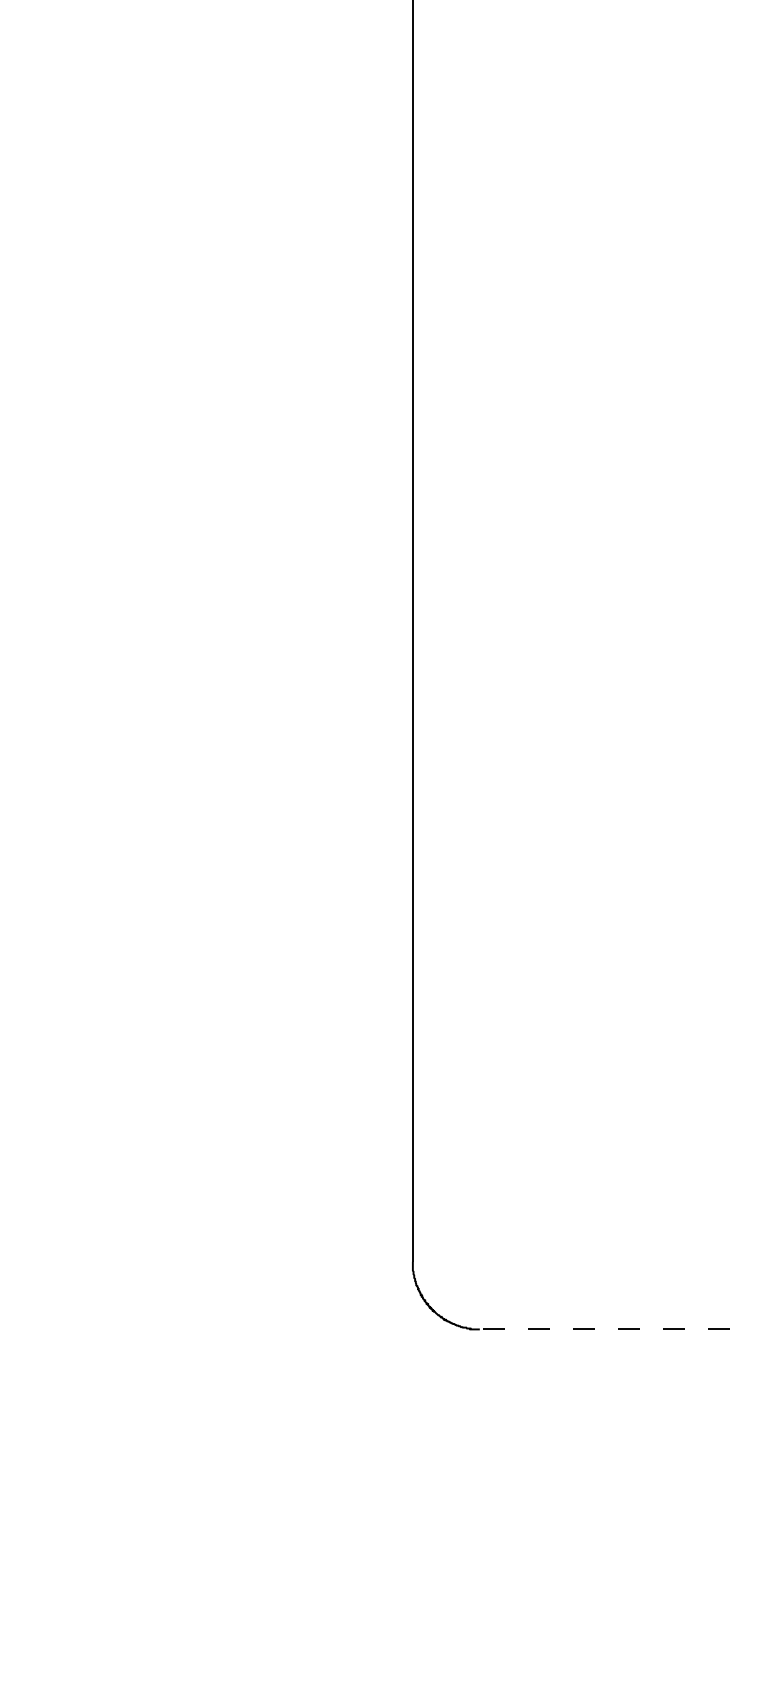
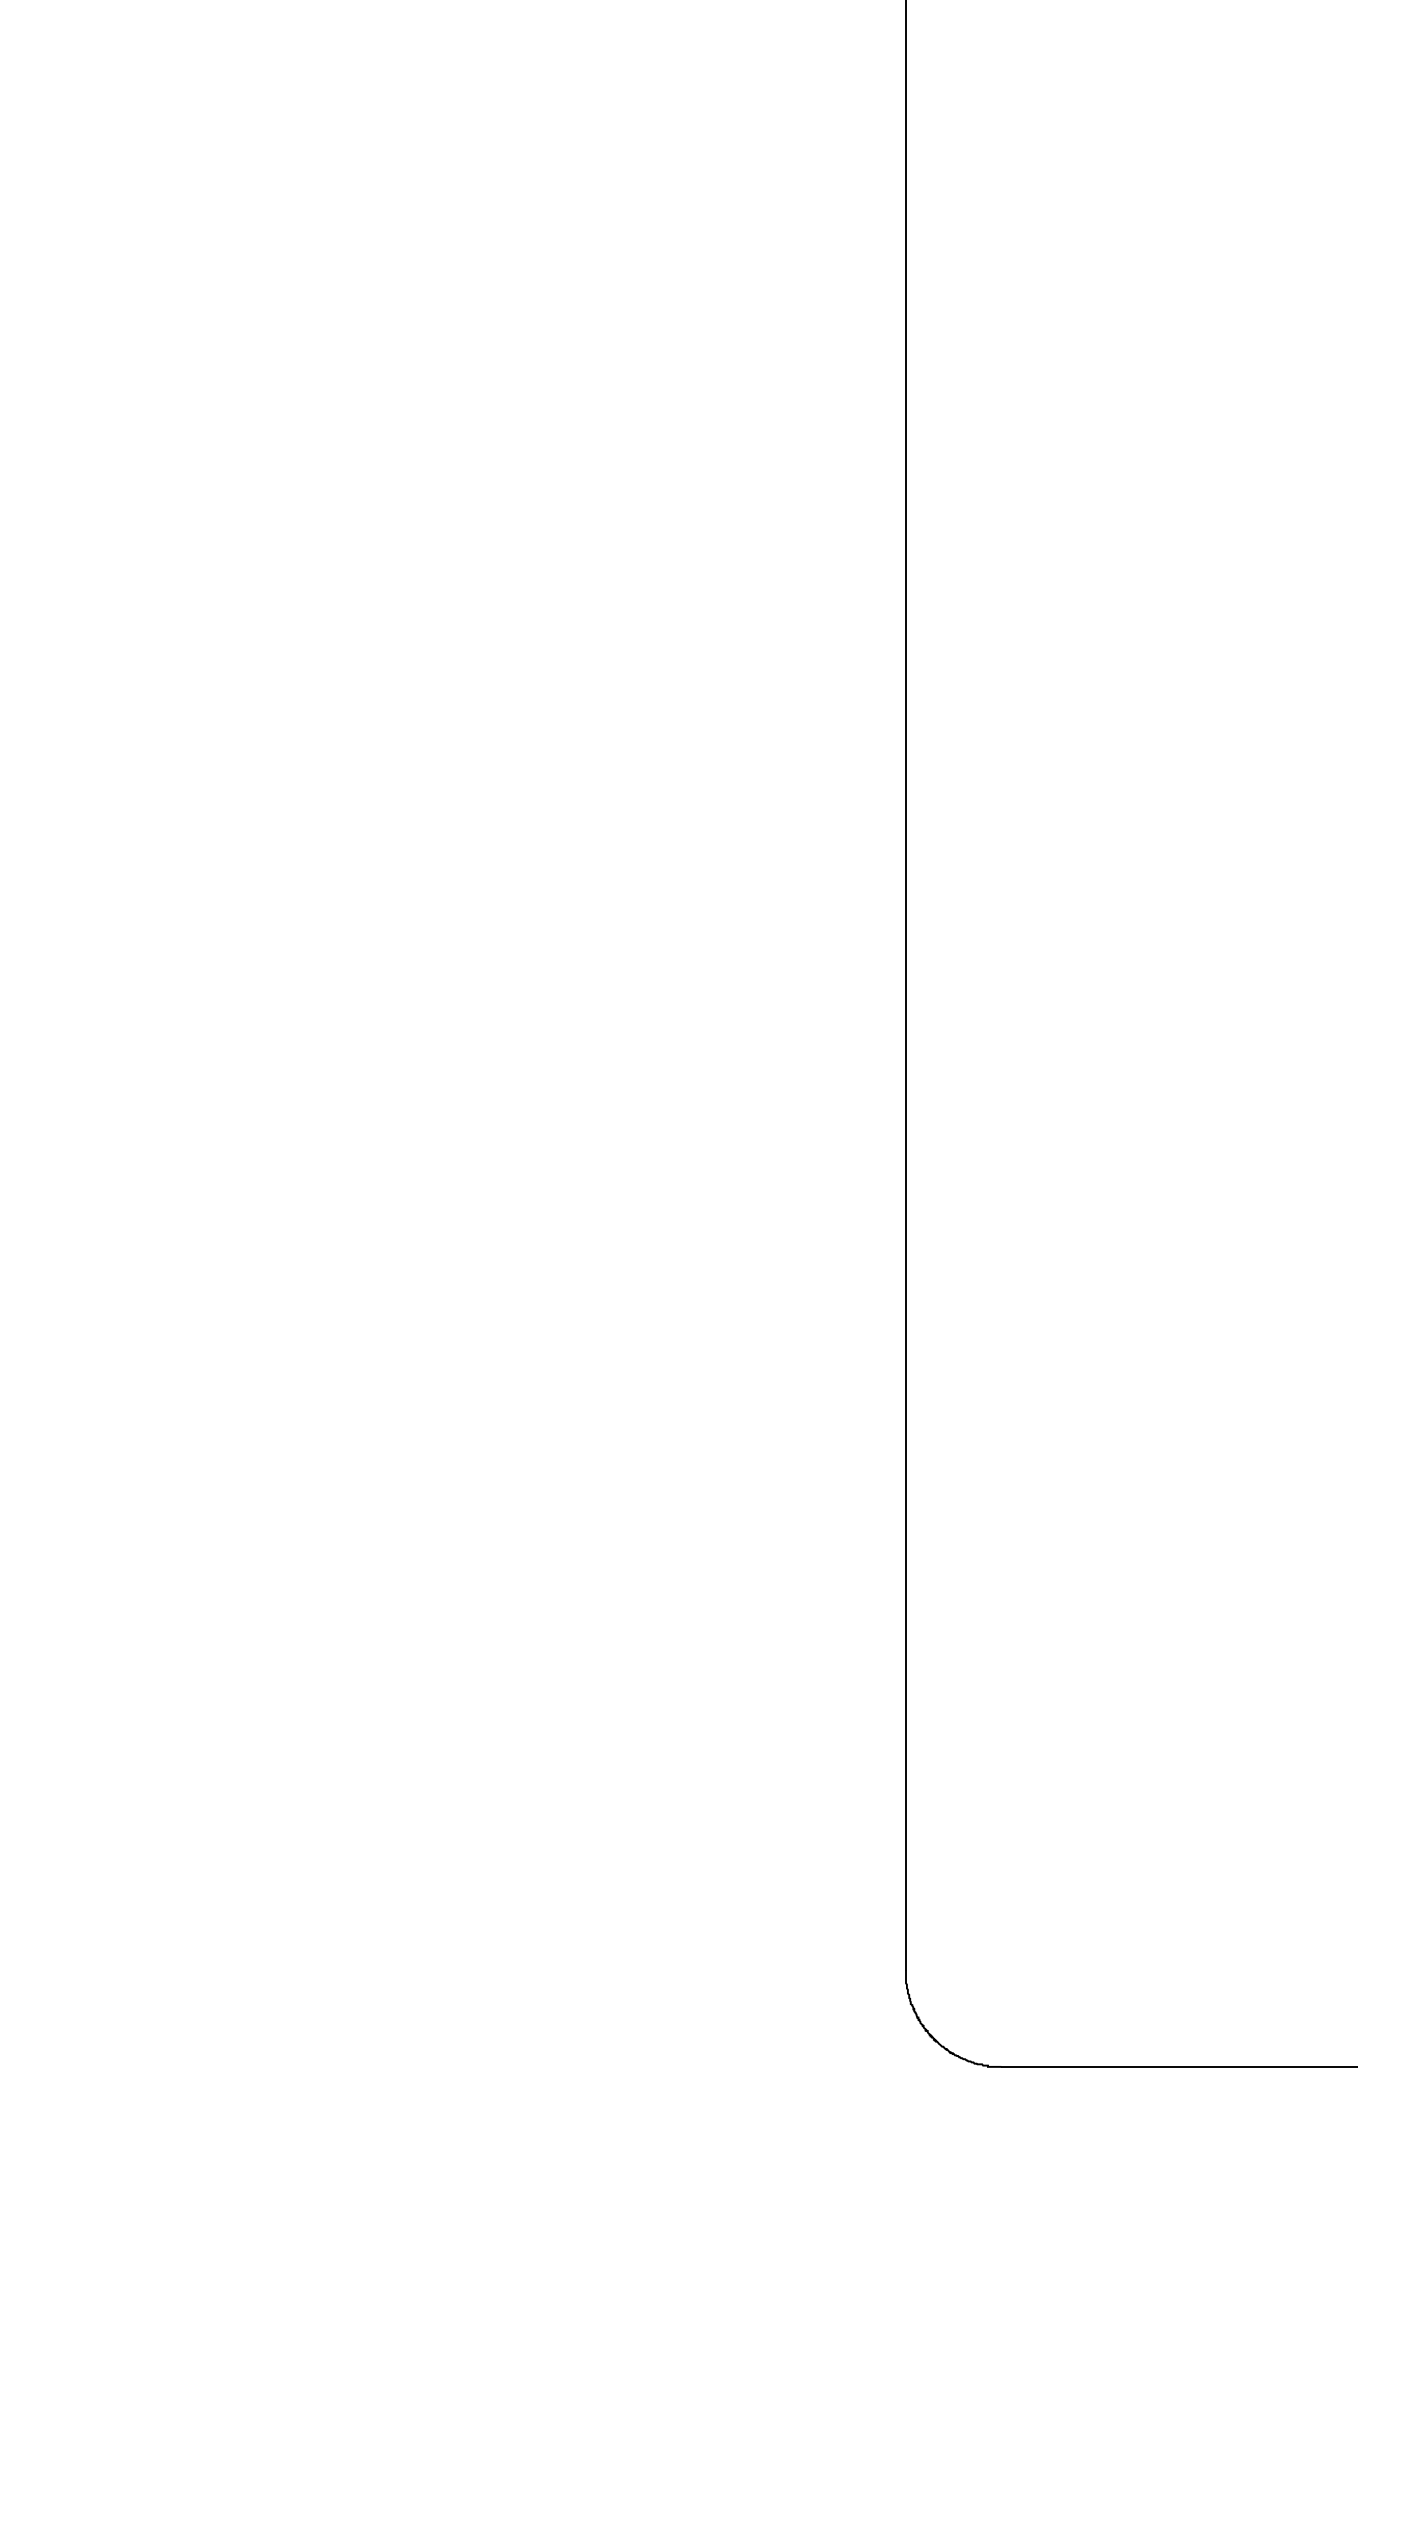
line: (604, 1329) -> (1179, 2066), dashed -> solid

